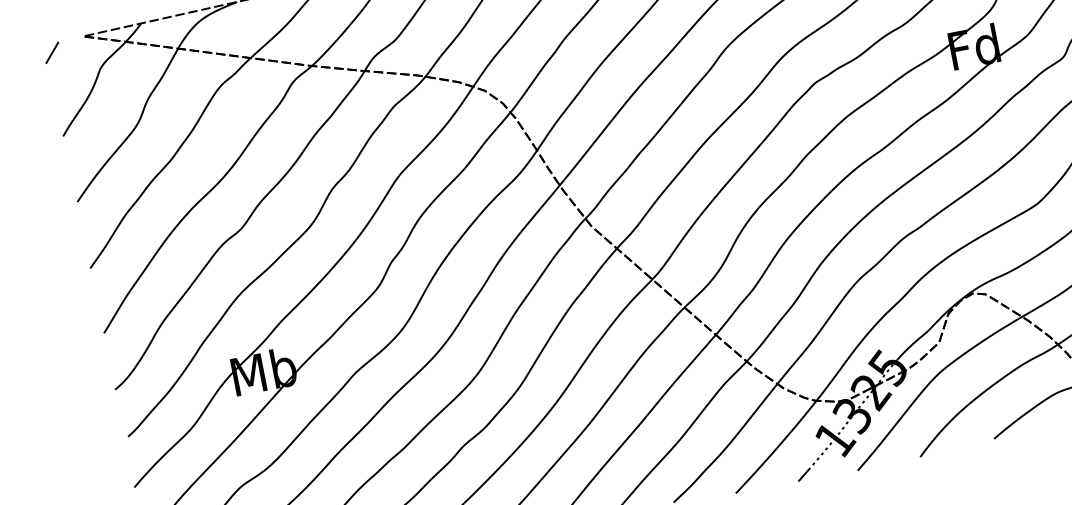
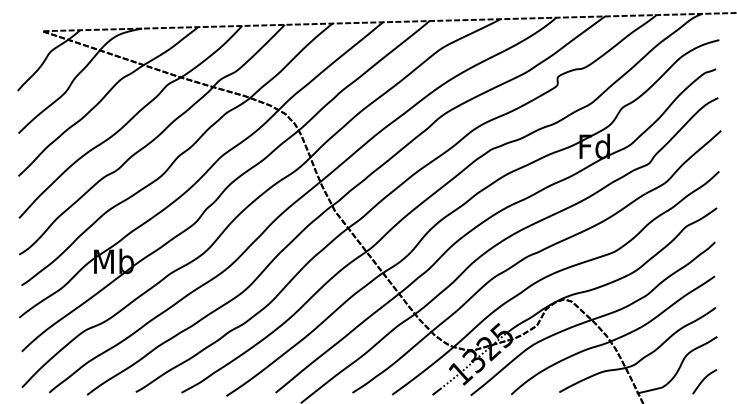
line: (51, 52) -> (20, 37), removed

